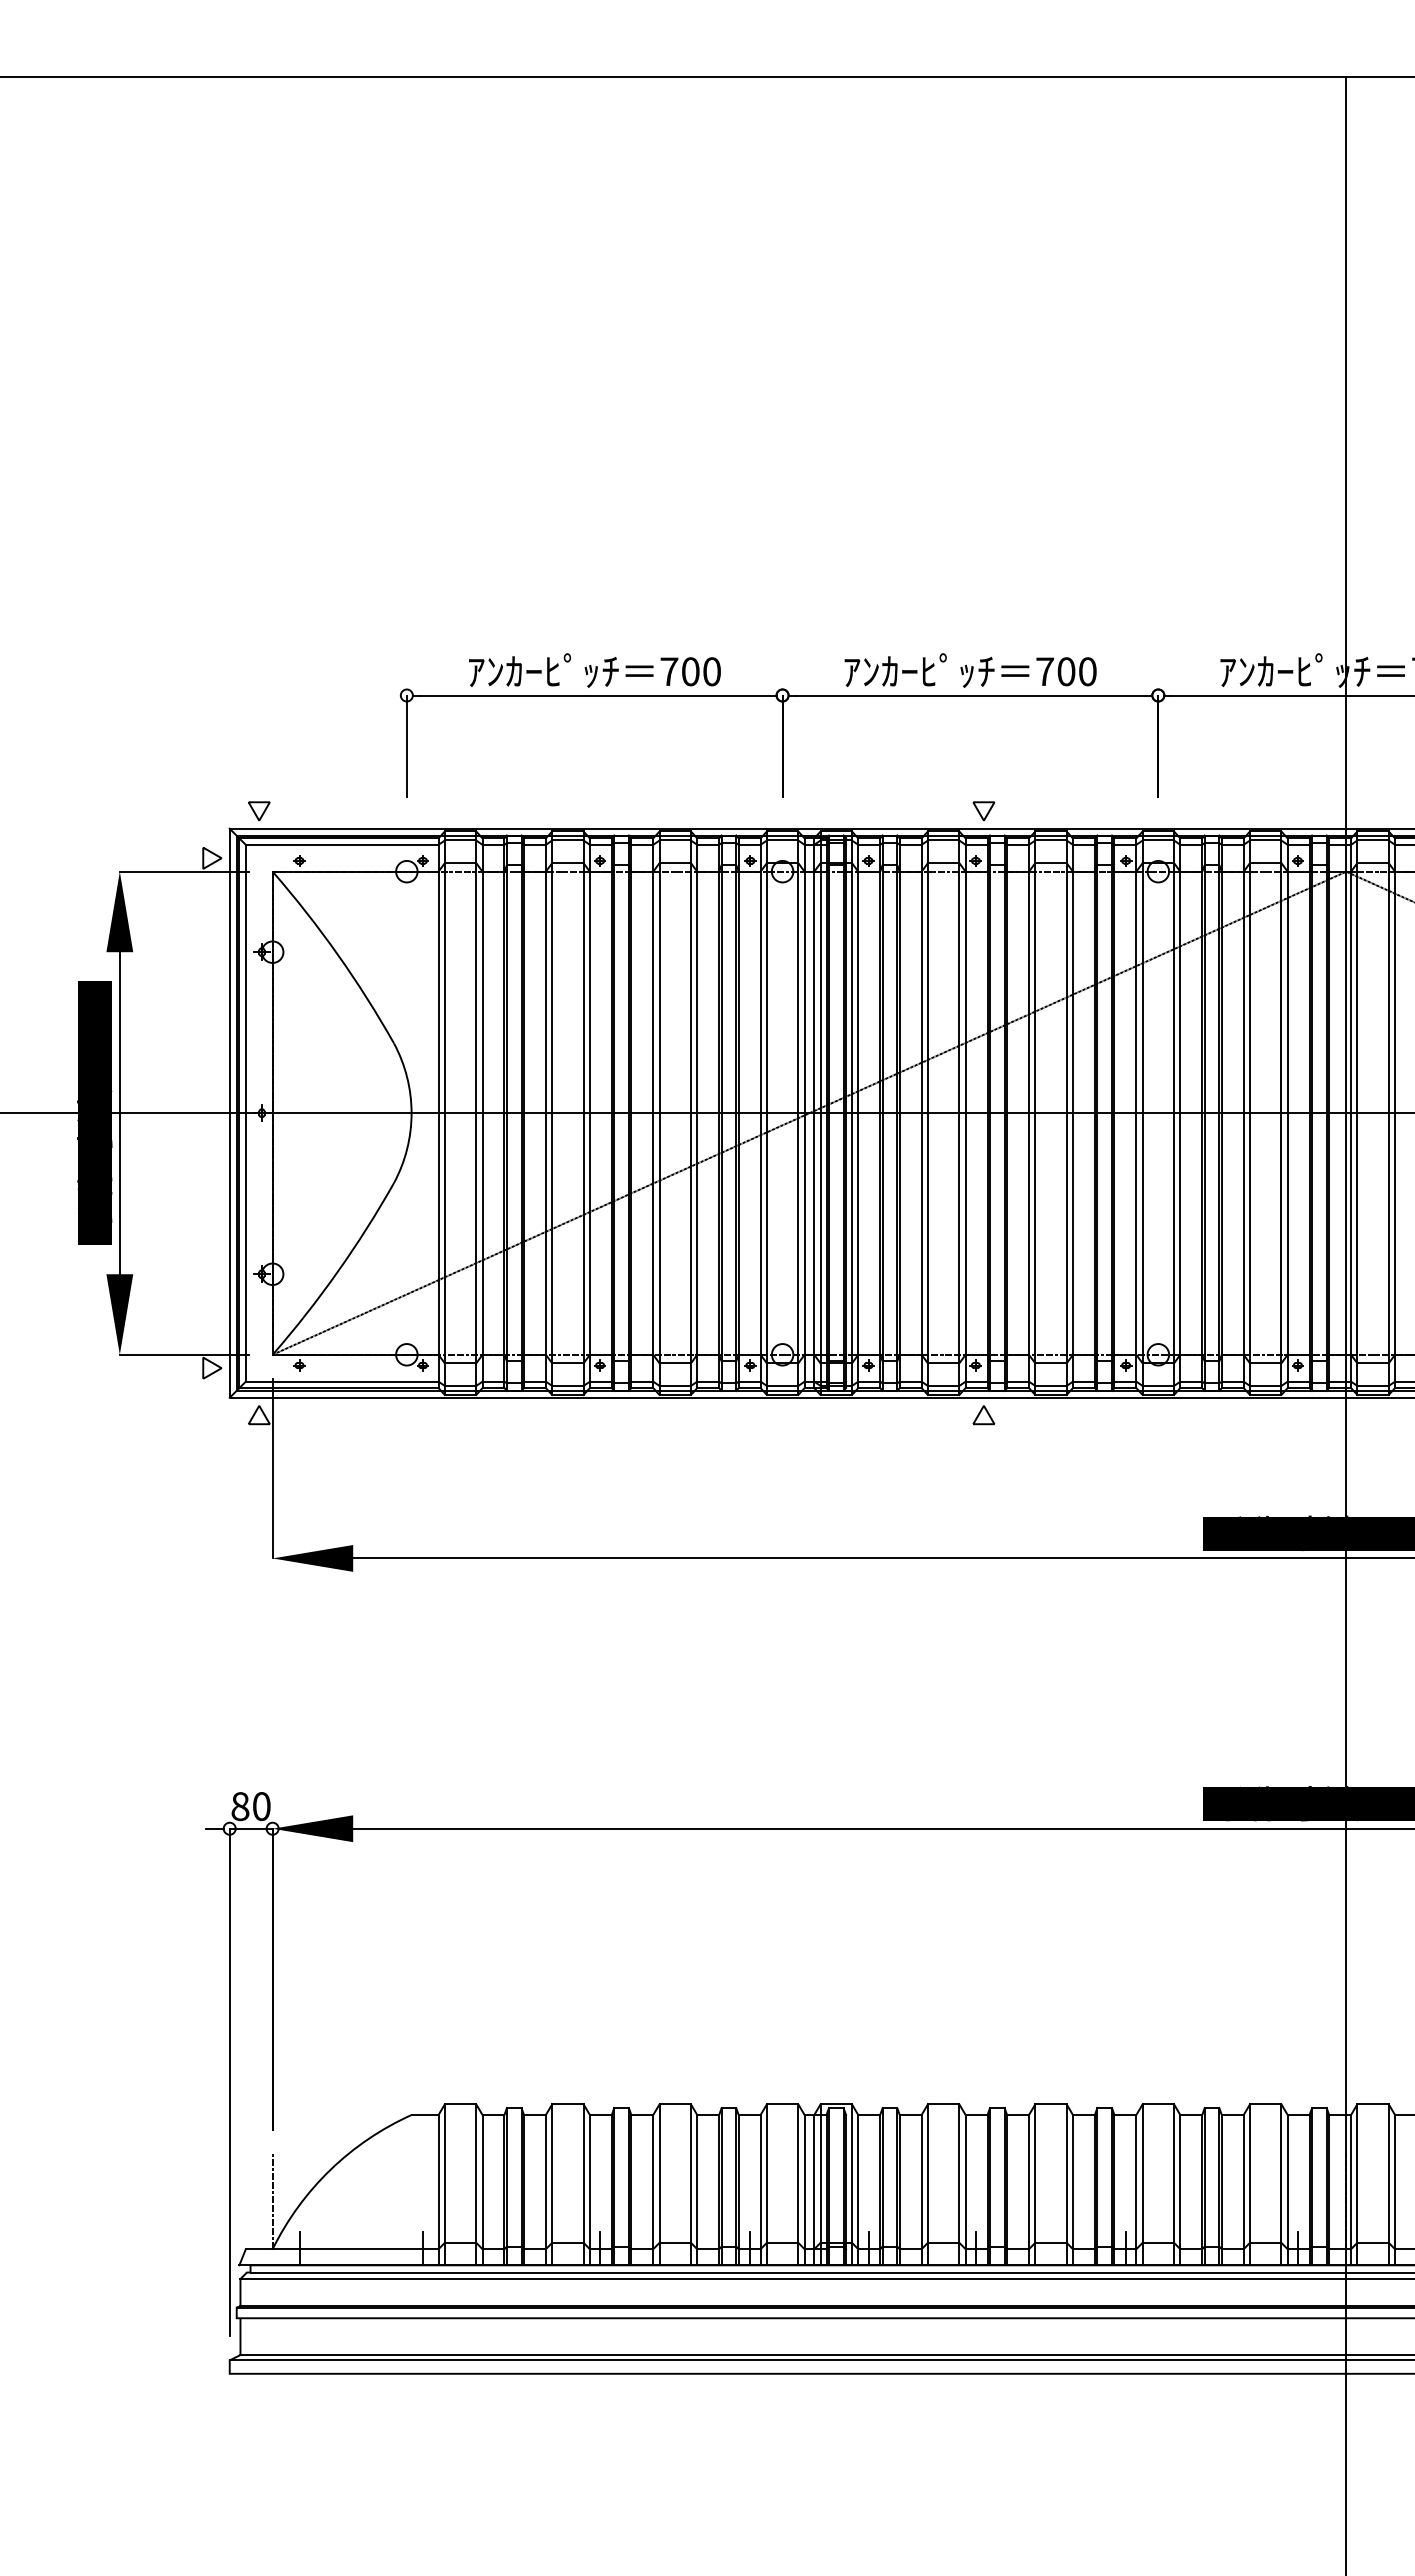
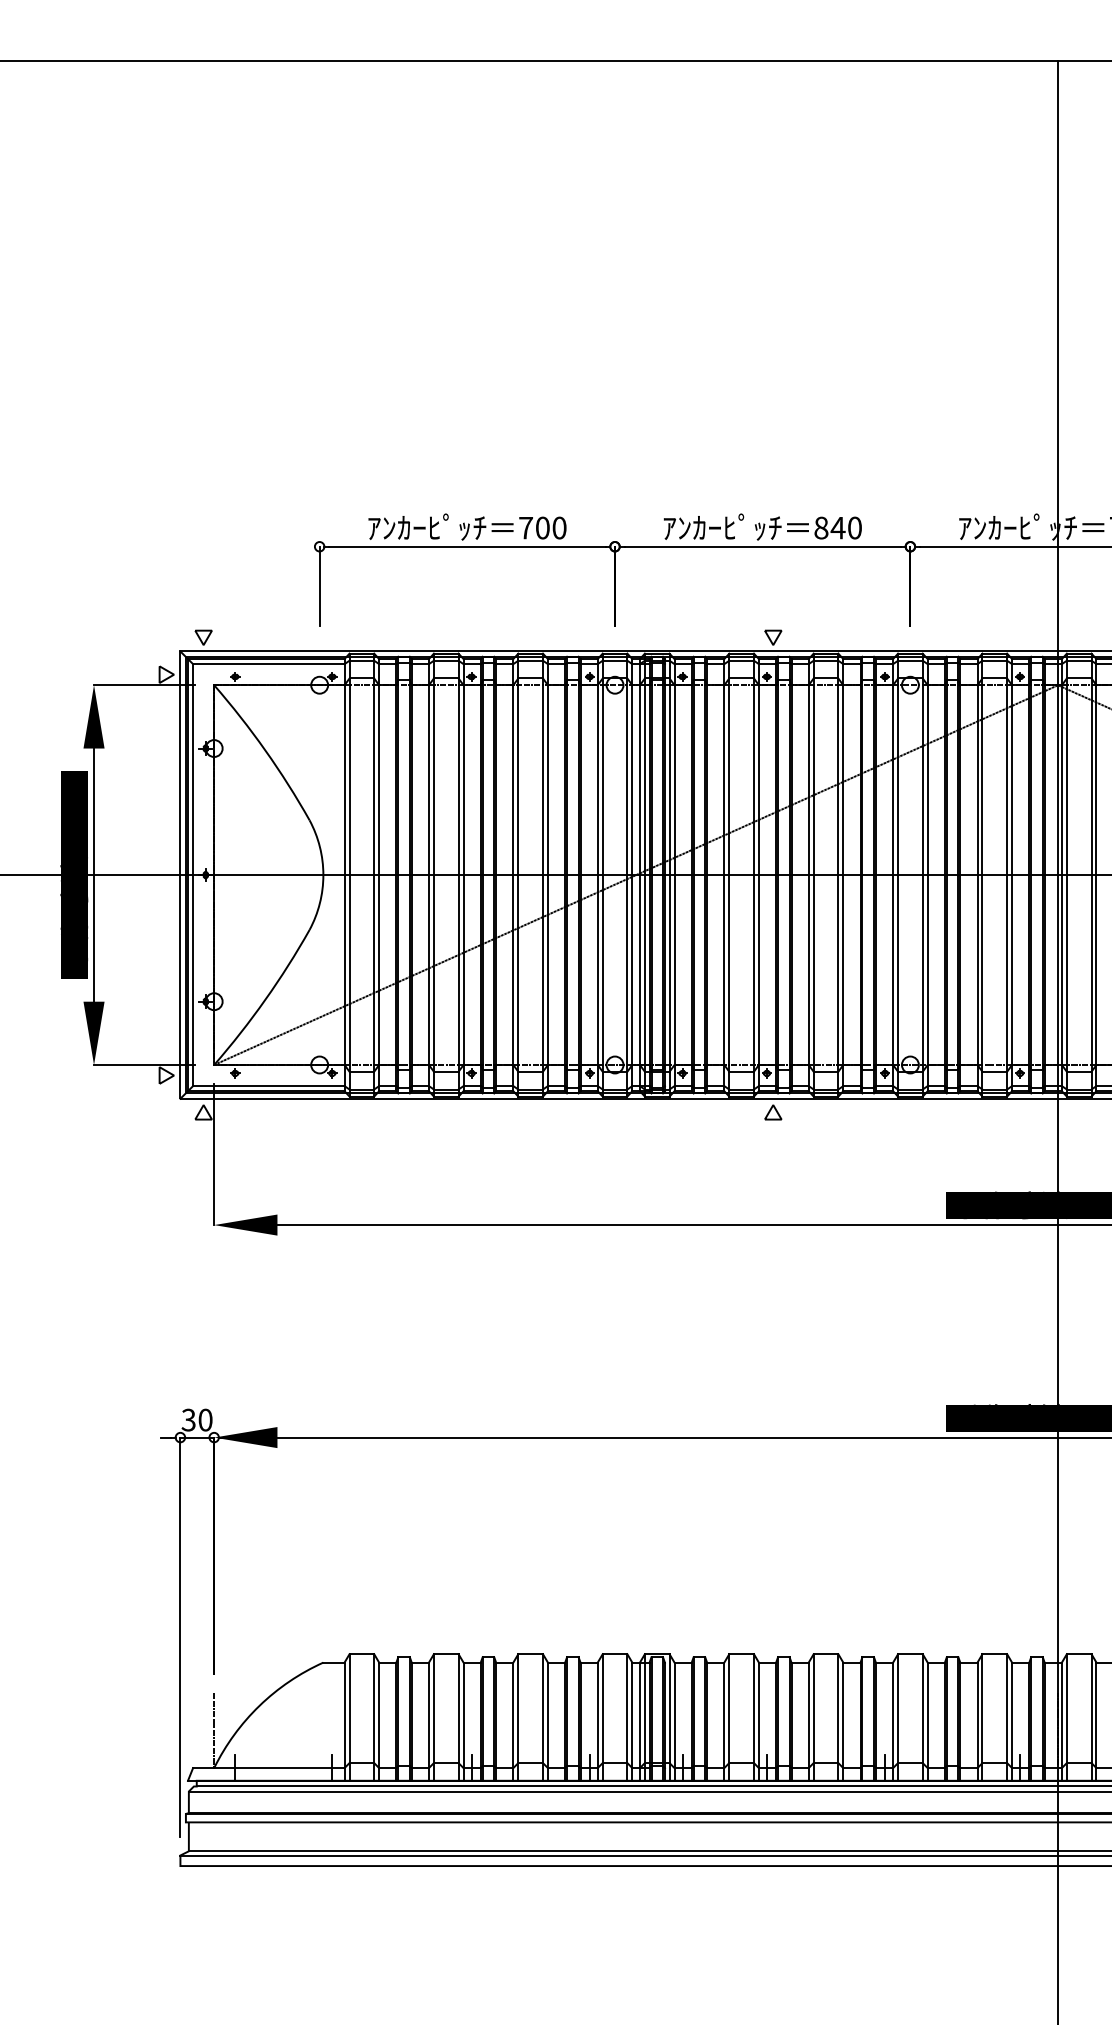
text: (1055, 671) -> (829, 527), 700 -> 840
text: (240, 1806) -> (188, 1420), 80 -> 30

